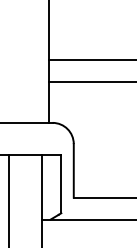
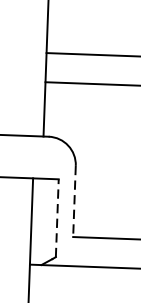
line: (73, 170) -> (74, 200), solid -> dashed
line: (61, 183) -> (57, 217), solid -> dashed

